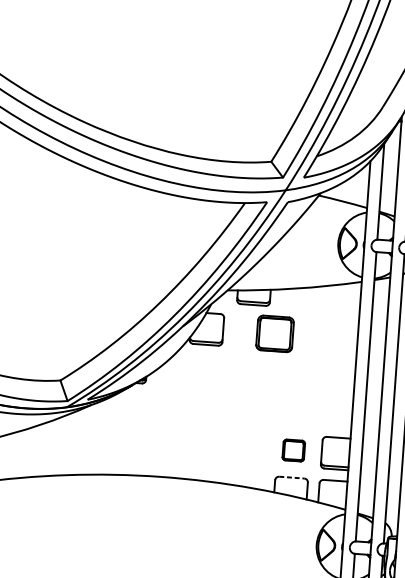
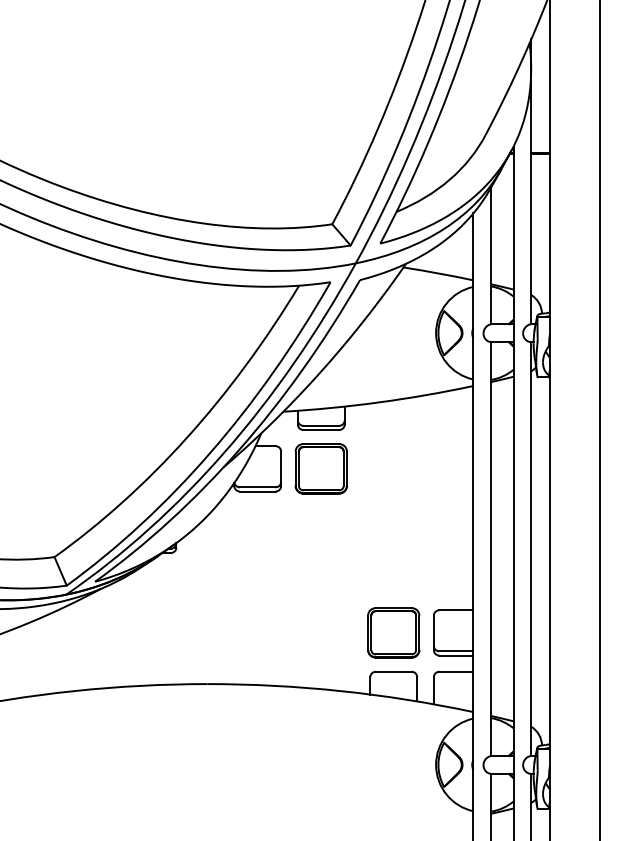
part: (274, 333) -> (320, 468), moved
part: (293, 450) -> (393, 632), size x1.67
line: (291, 477) -> (393, 671), dashed -> solid

